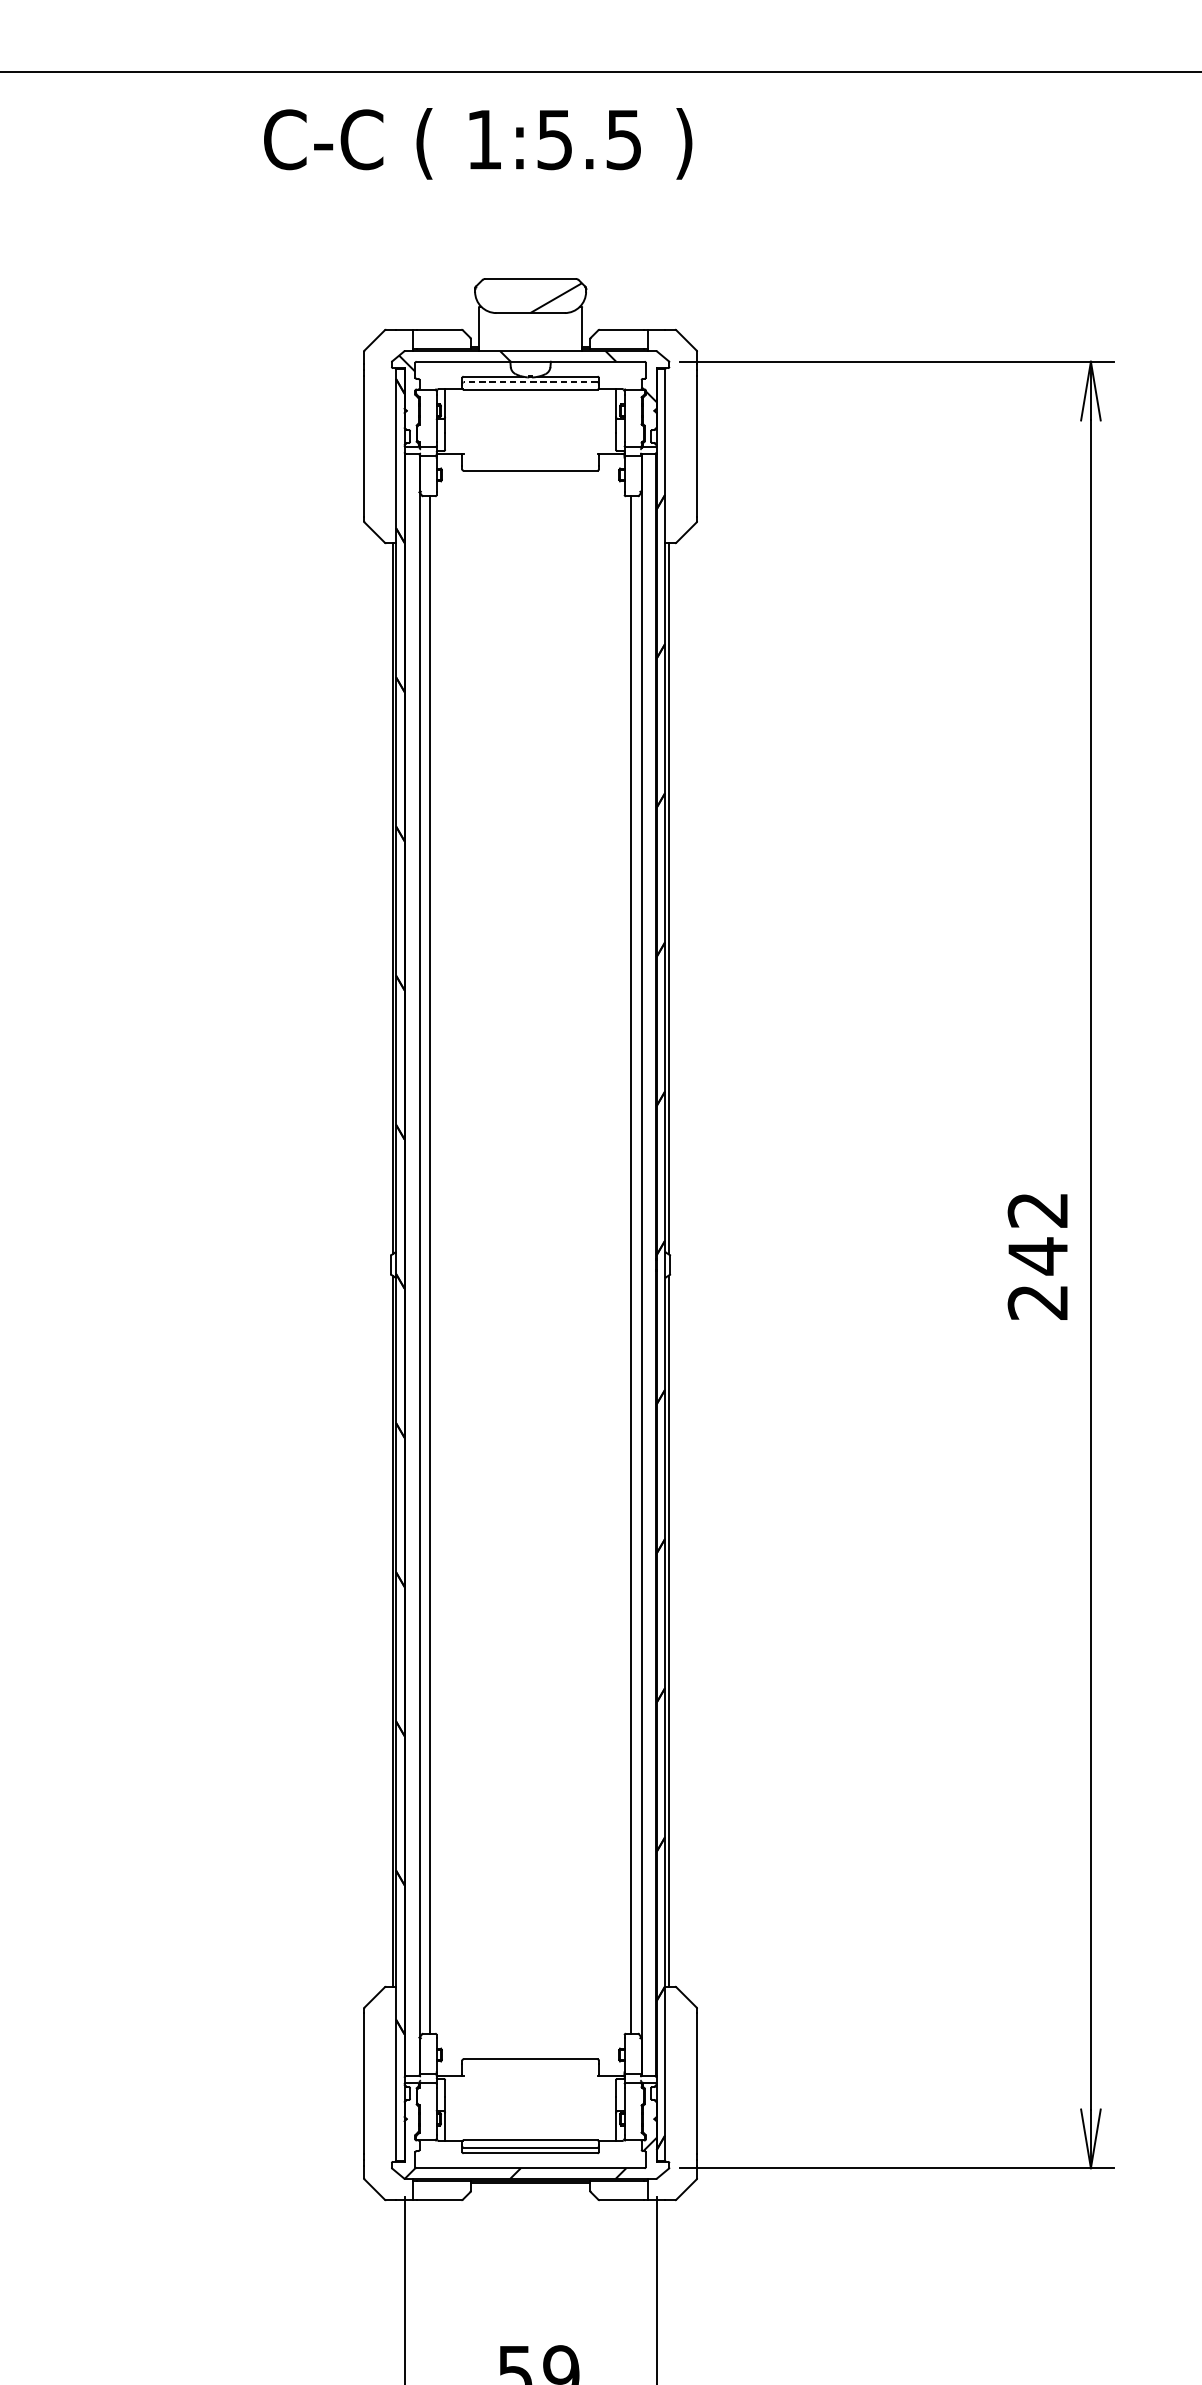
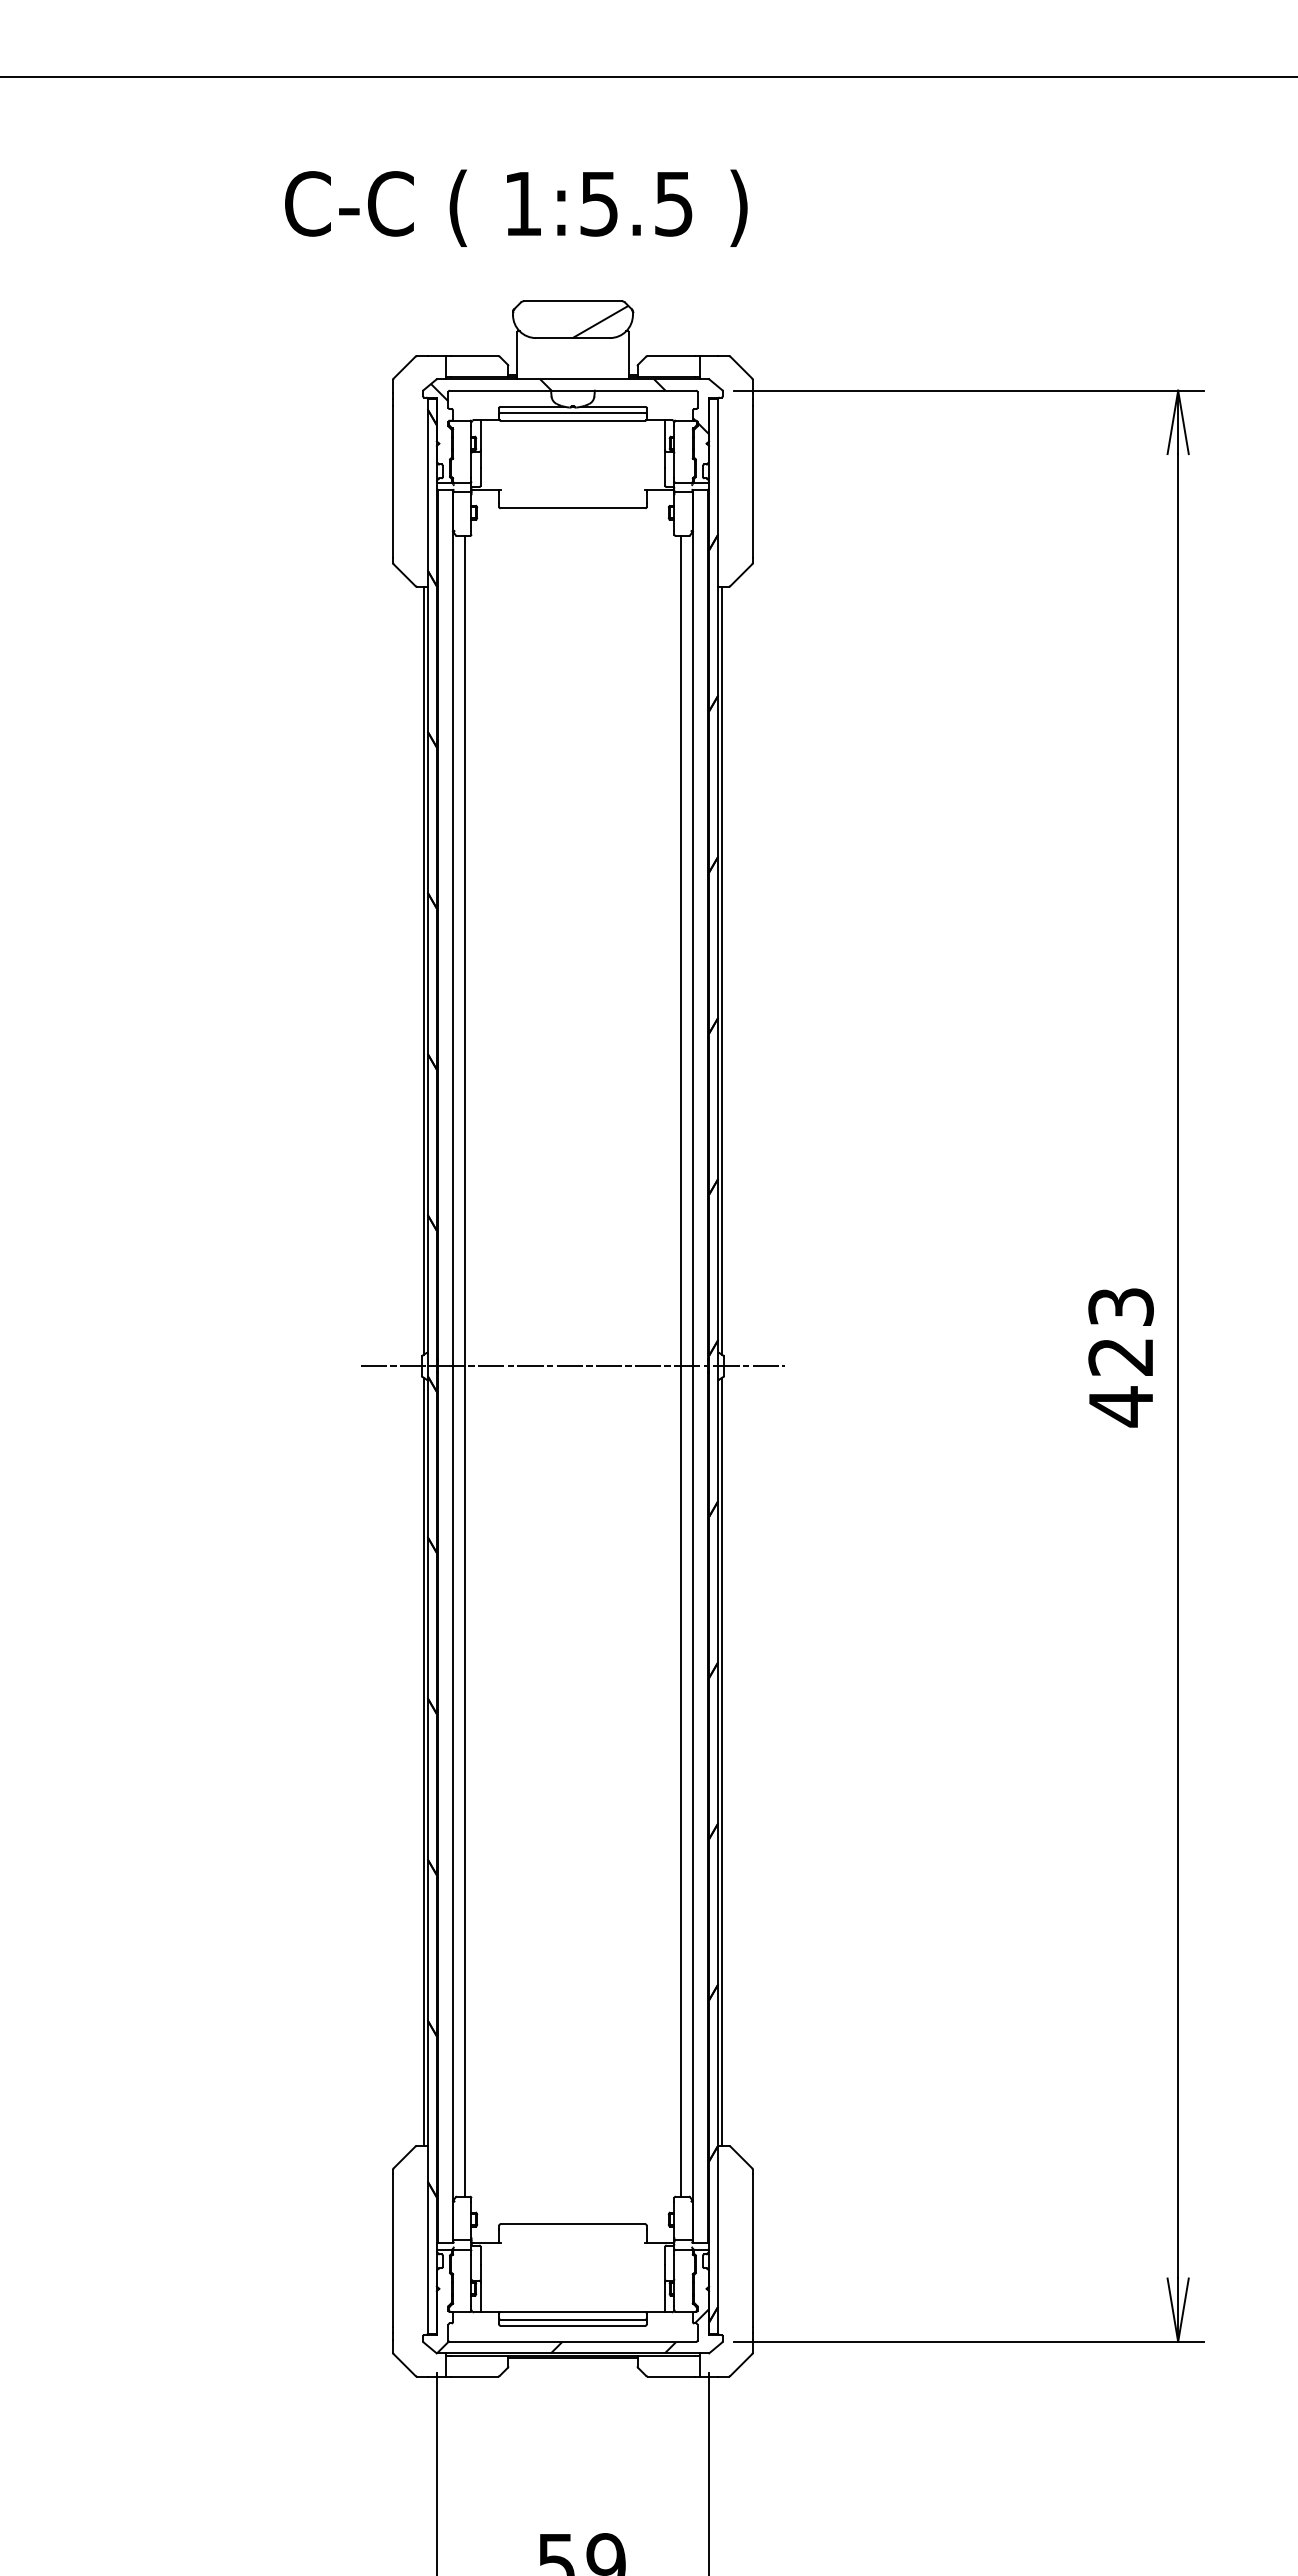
text: (478, 143) -> (516, 207), moved
line: (530, 381) -> (572, 412), dashed -> solid
text: (1037, 1256) -> (1120, 1357), 242 -> 423
line: (530, 1265) -> (572, 1366), added

